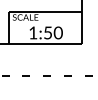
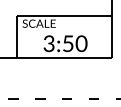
text: (33, 32) -> (49, 43), 1:50 -> 3:50

